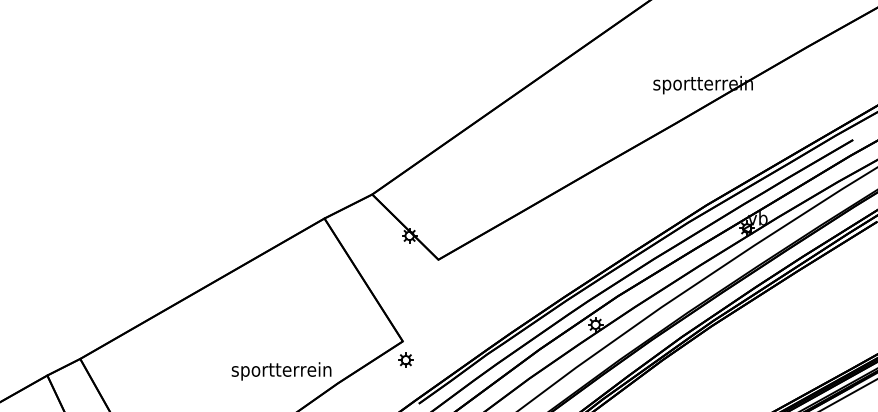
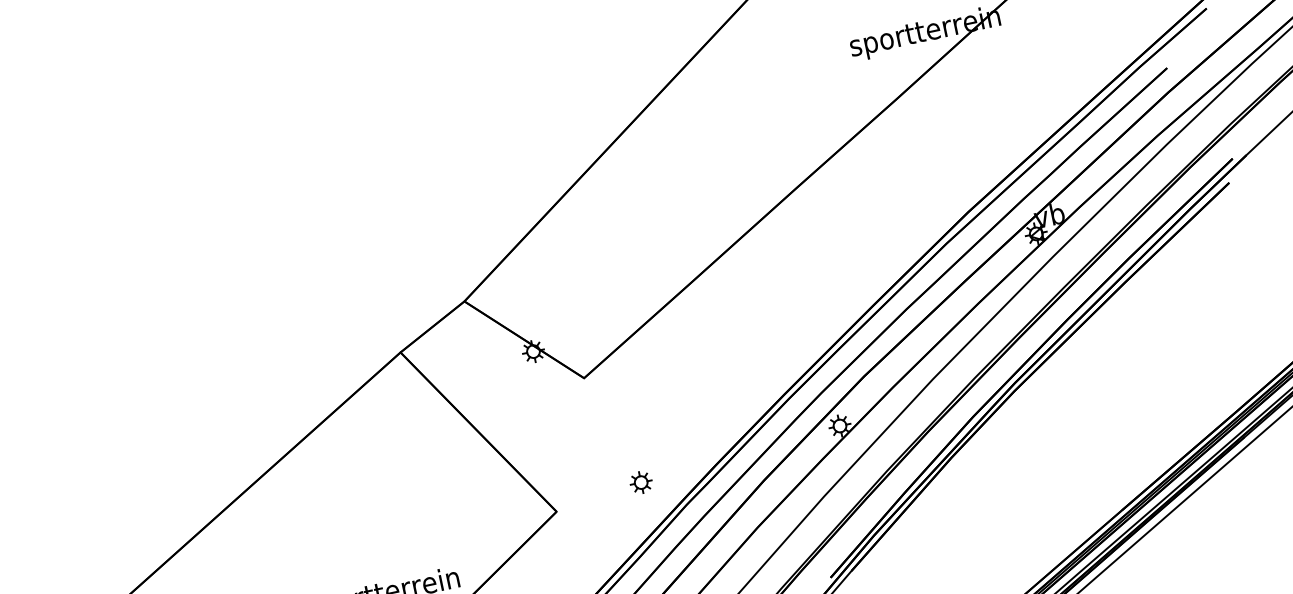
part: (405, 359) -> (640, 481), moved

